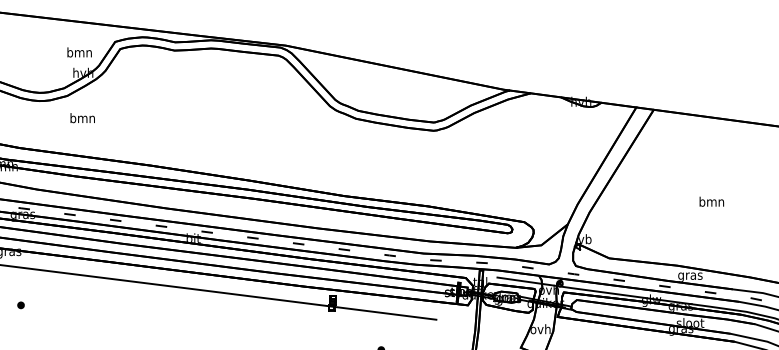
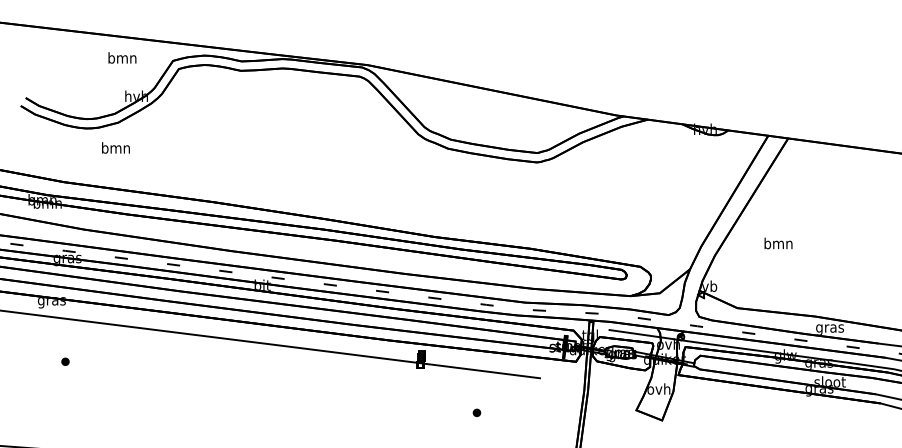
text: (79, 52) -> (122, 57), moved
text: (82, 117) -> (115, 147), moved
text: (711, 201) -> (778, 243), moved

